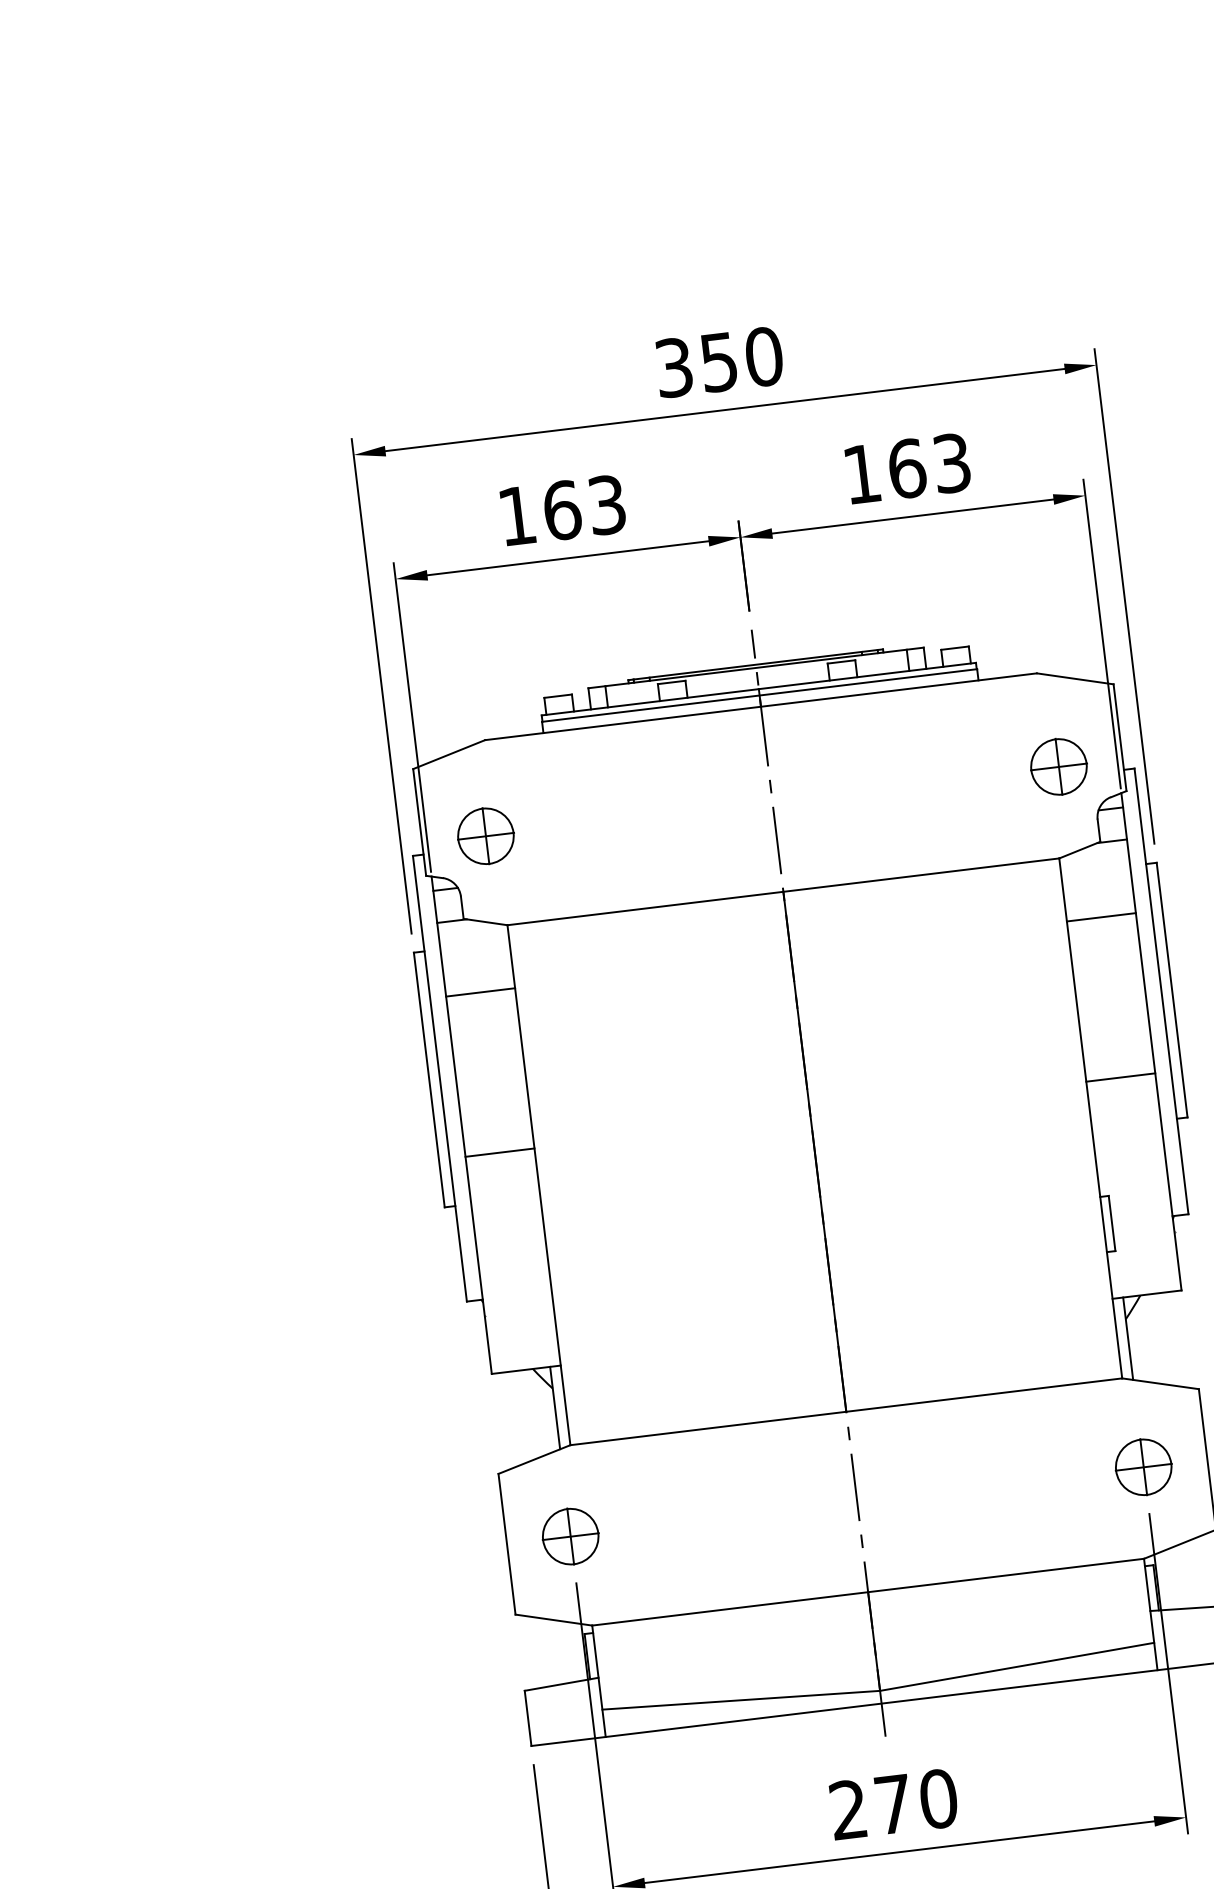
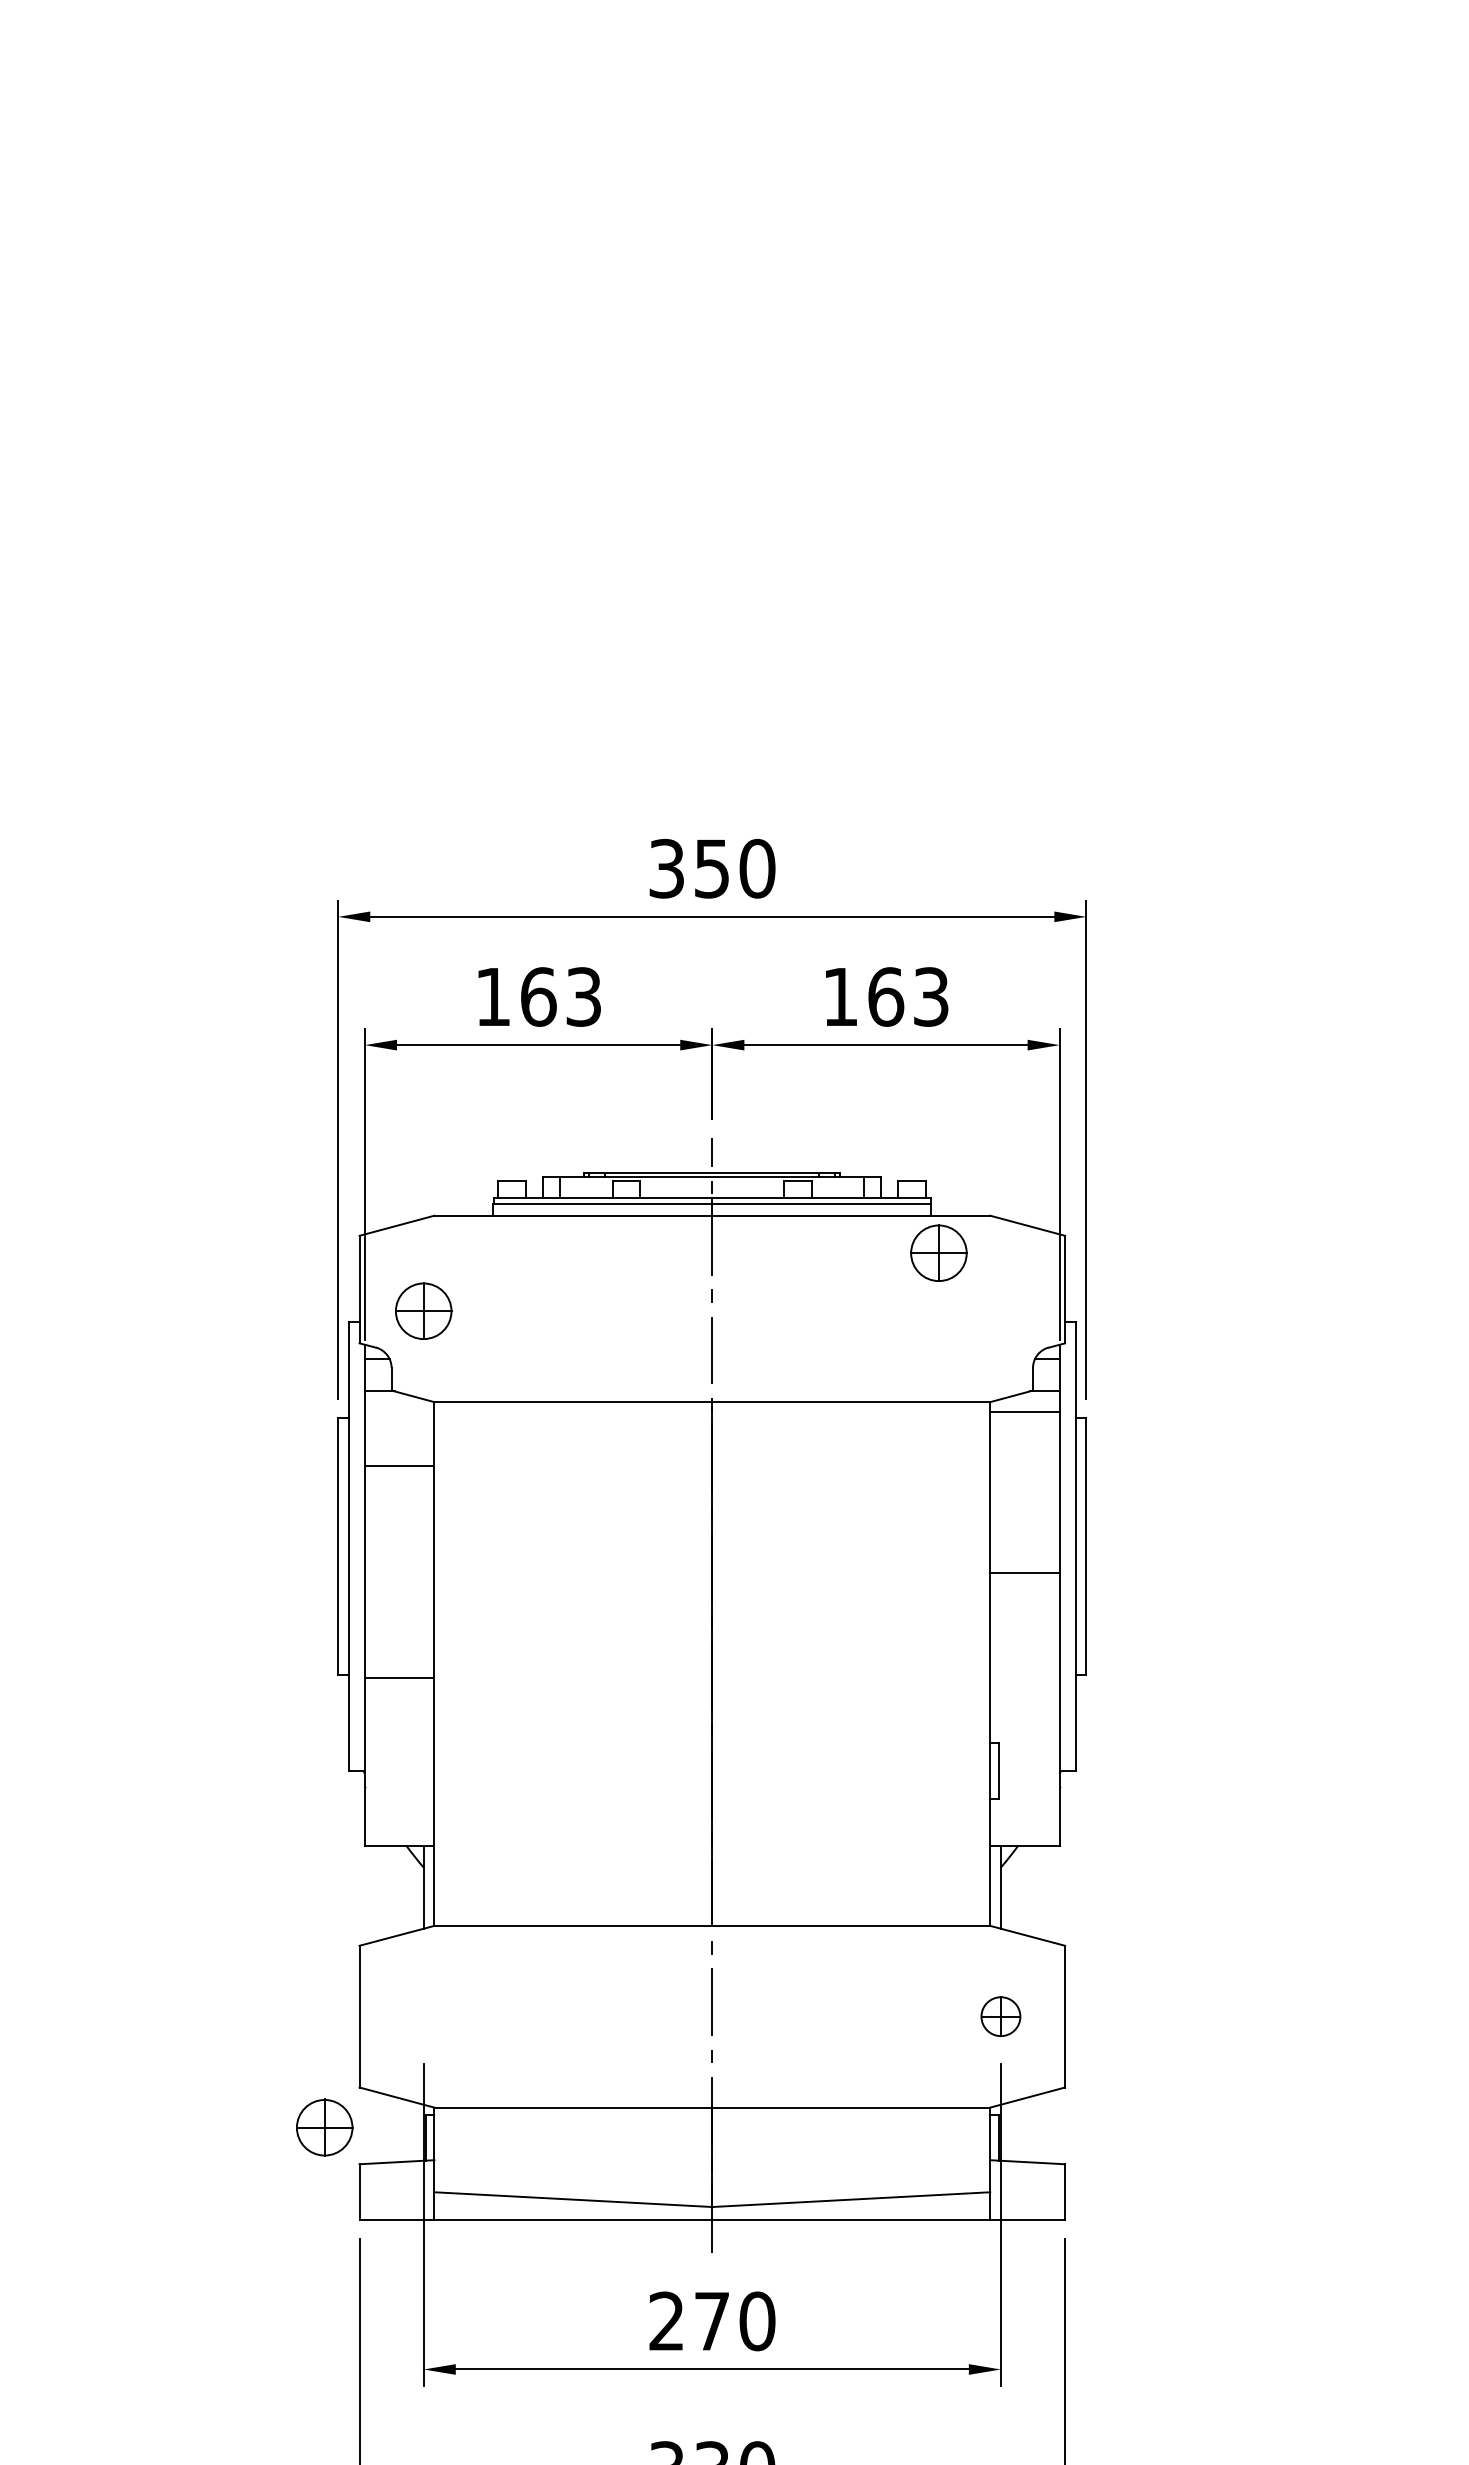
part: (1058, 766) -> (938, 1252), moved
line: (1100, 917) -> (1024, 1411), moved
line: (1120, 1078) -> (1024, 1573), moved
line: (499, 1153) -> (399, 1678), moved
part: (1143, 1467) -> (1000, 2016), size x0.7
part: (570, 1536) -> (324, 2127), moved

